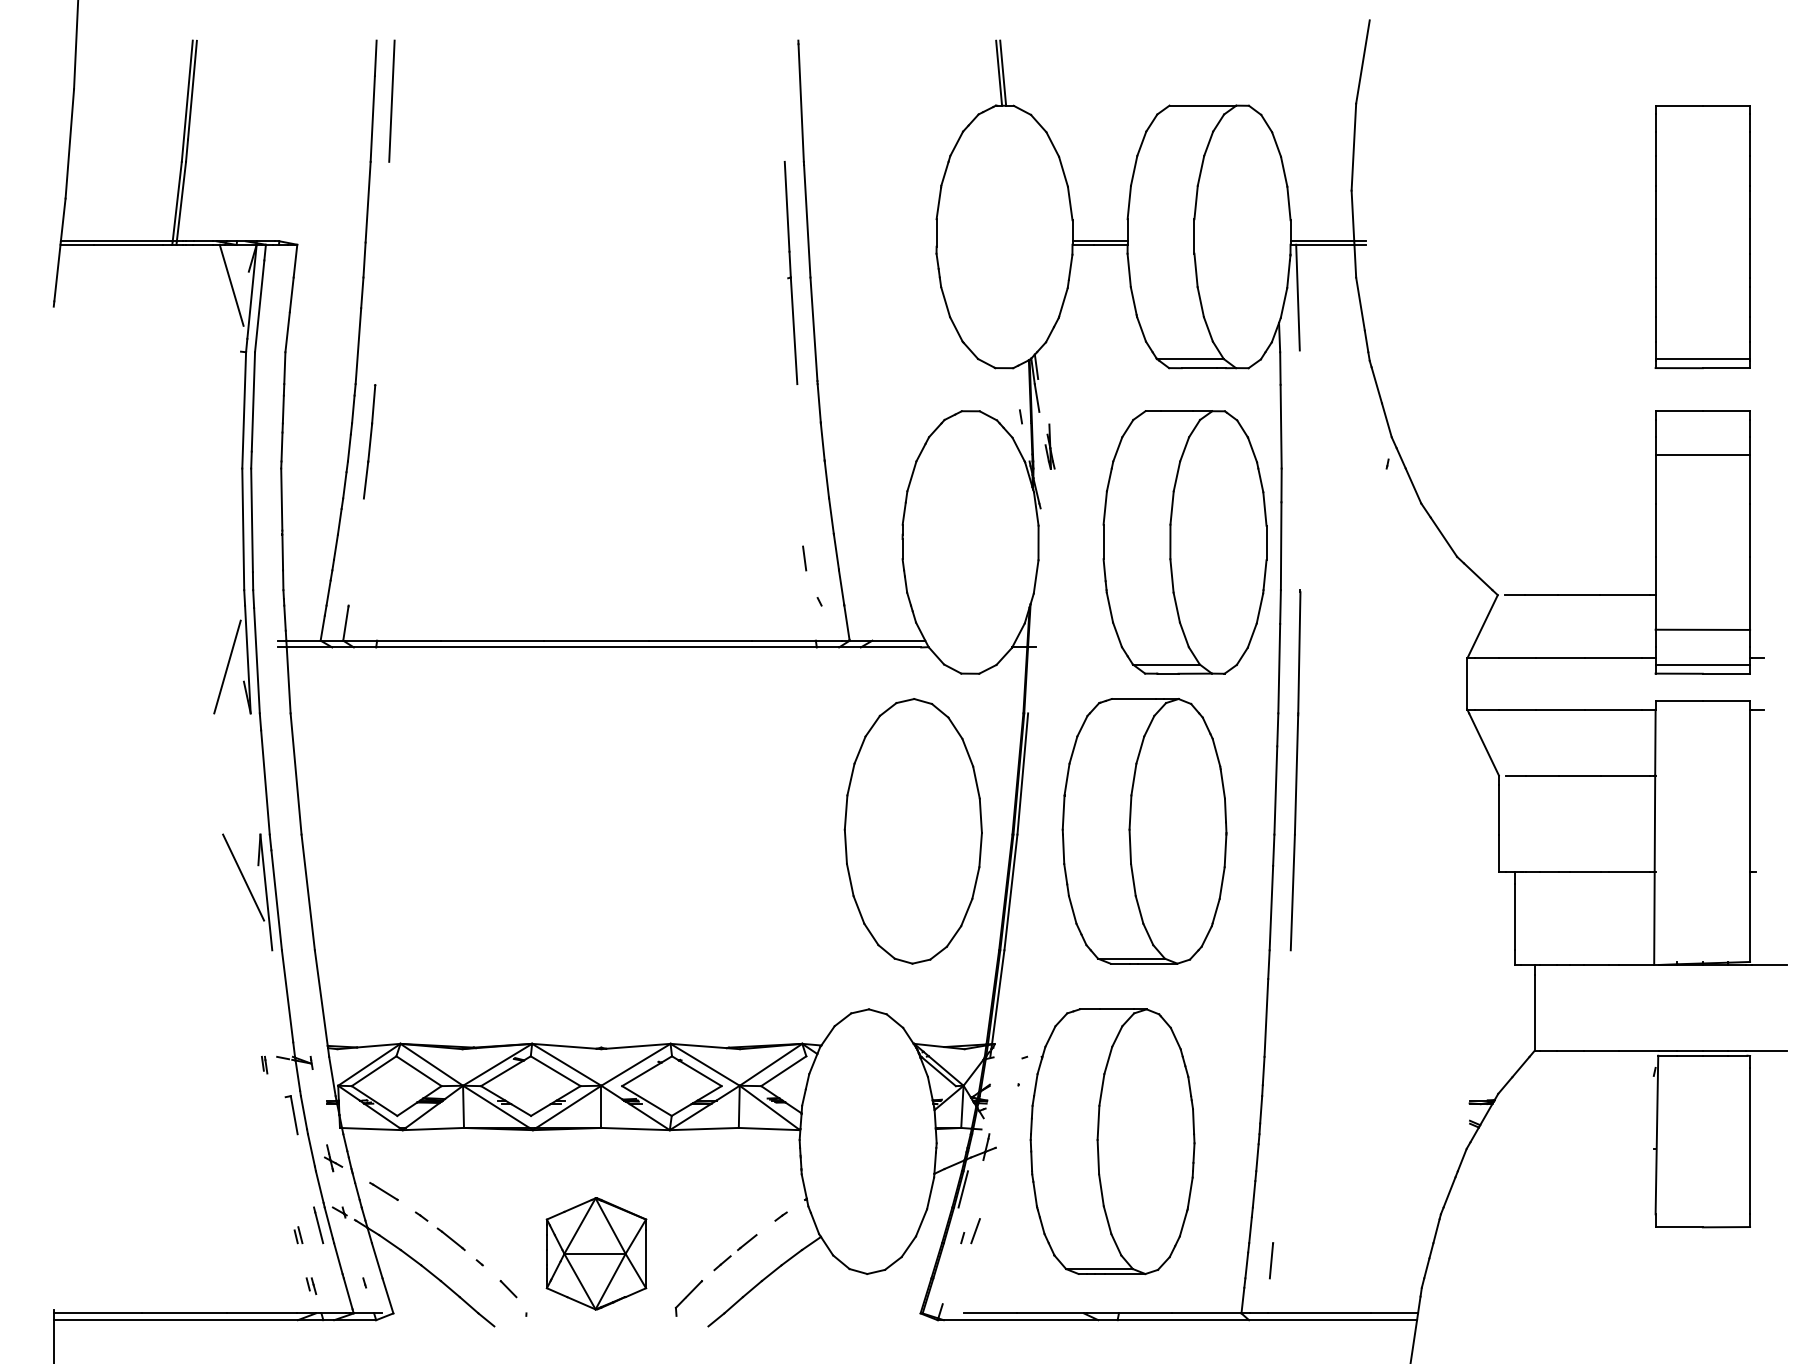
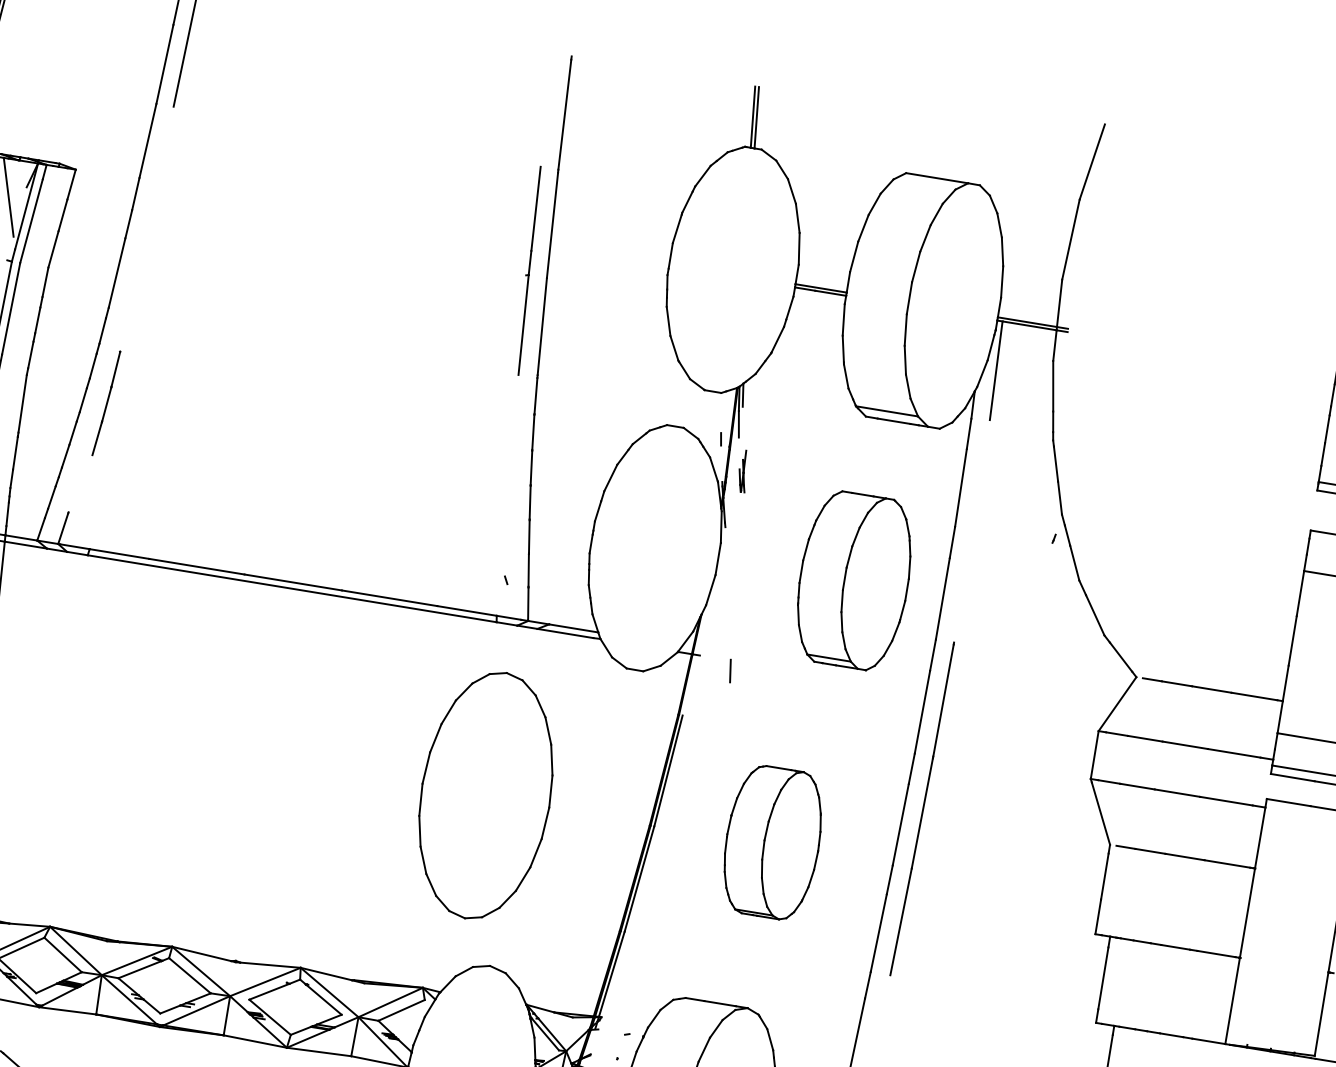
line: (369, 441) -> (106, 403), moved
part: (1184, 542) -> (853, 580), size x0.7
line: (804, 558) -> (730, 671), moved
part: (912, 831) -> (485, 795), moved
part: (1144, 831) -> (772, 842), size x0.6

